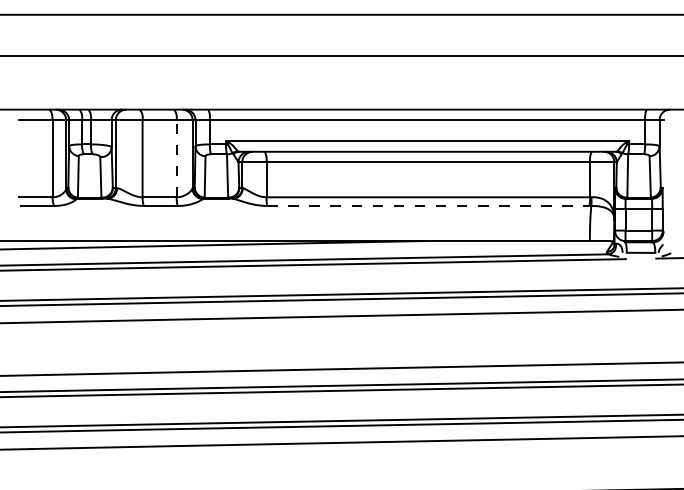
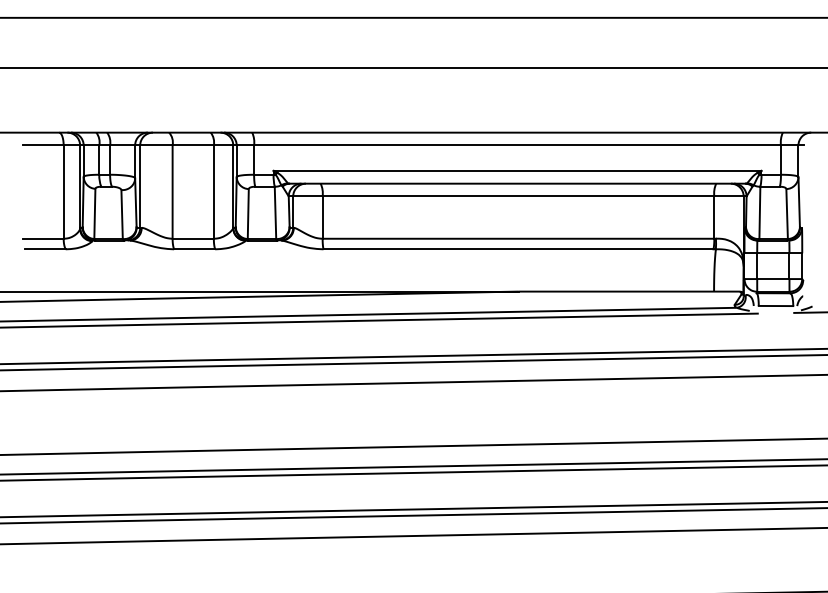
line: (176, 158) -> (213, 191), dashed -> solid
line: (428, 206) -> (518, 249), dashed -> solid

